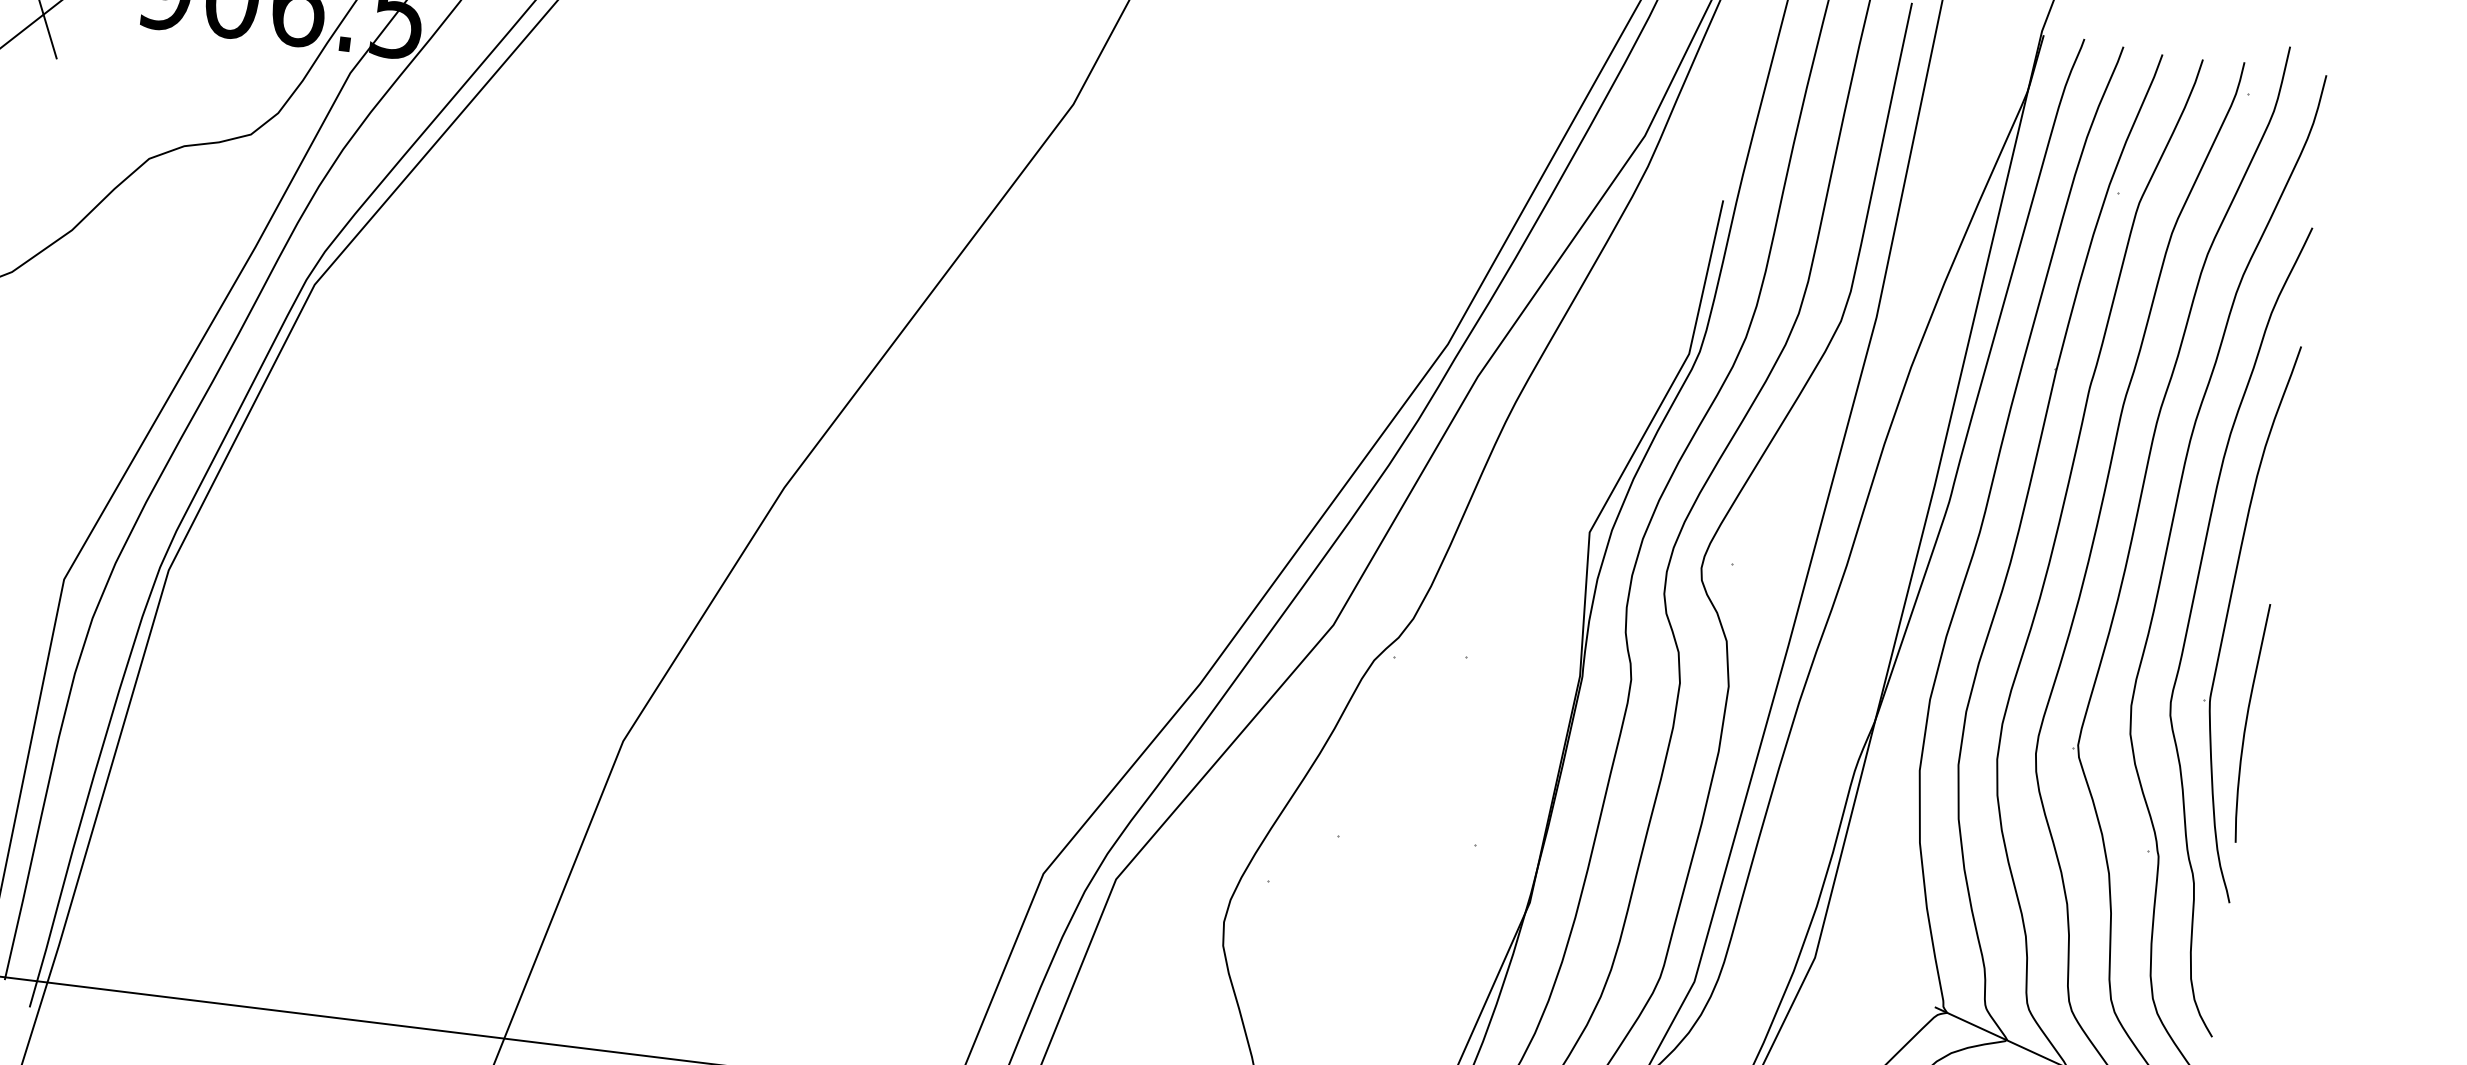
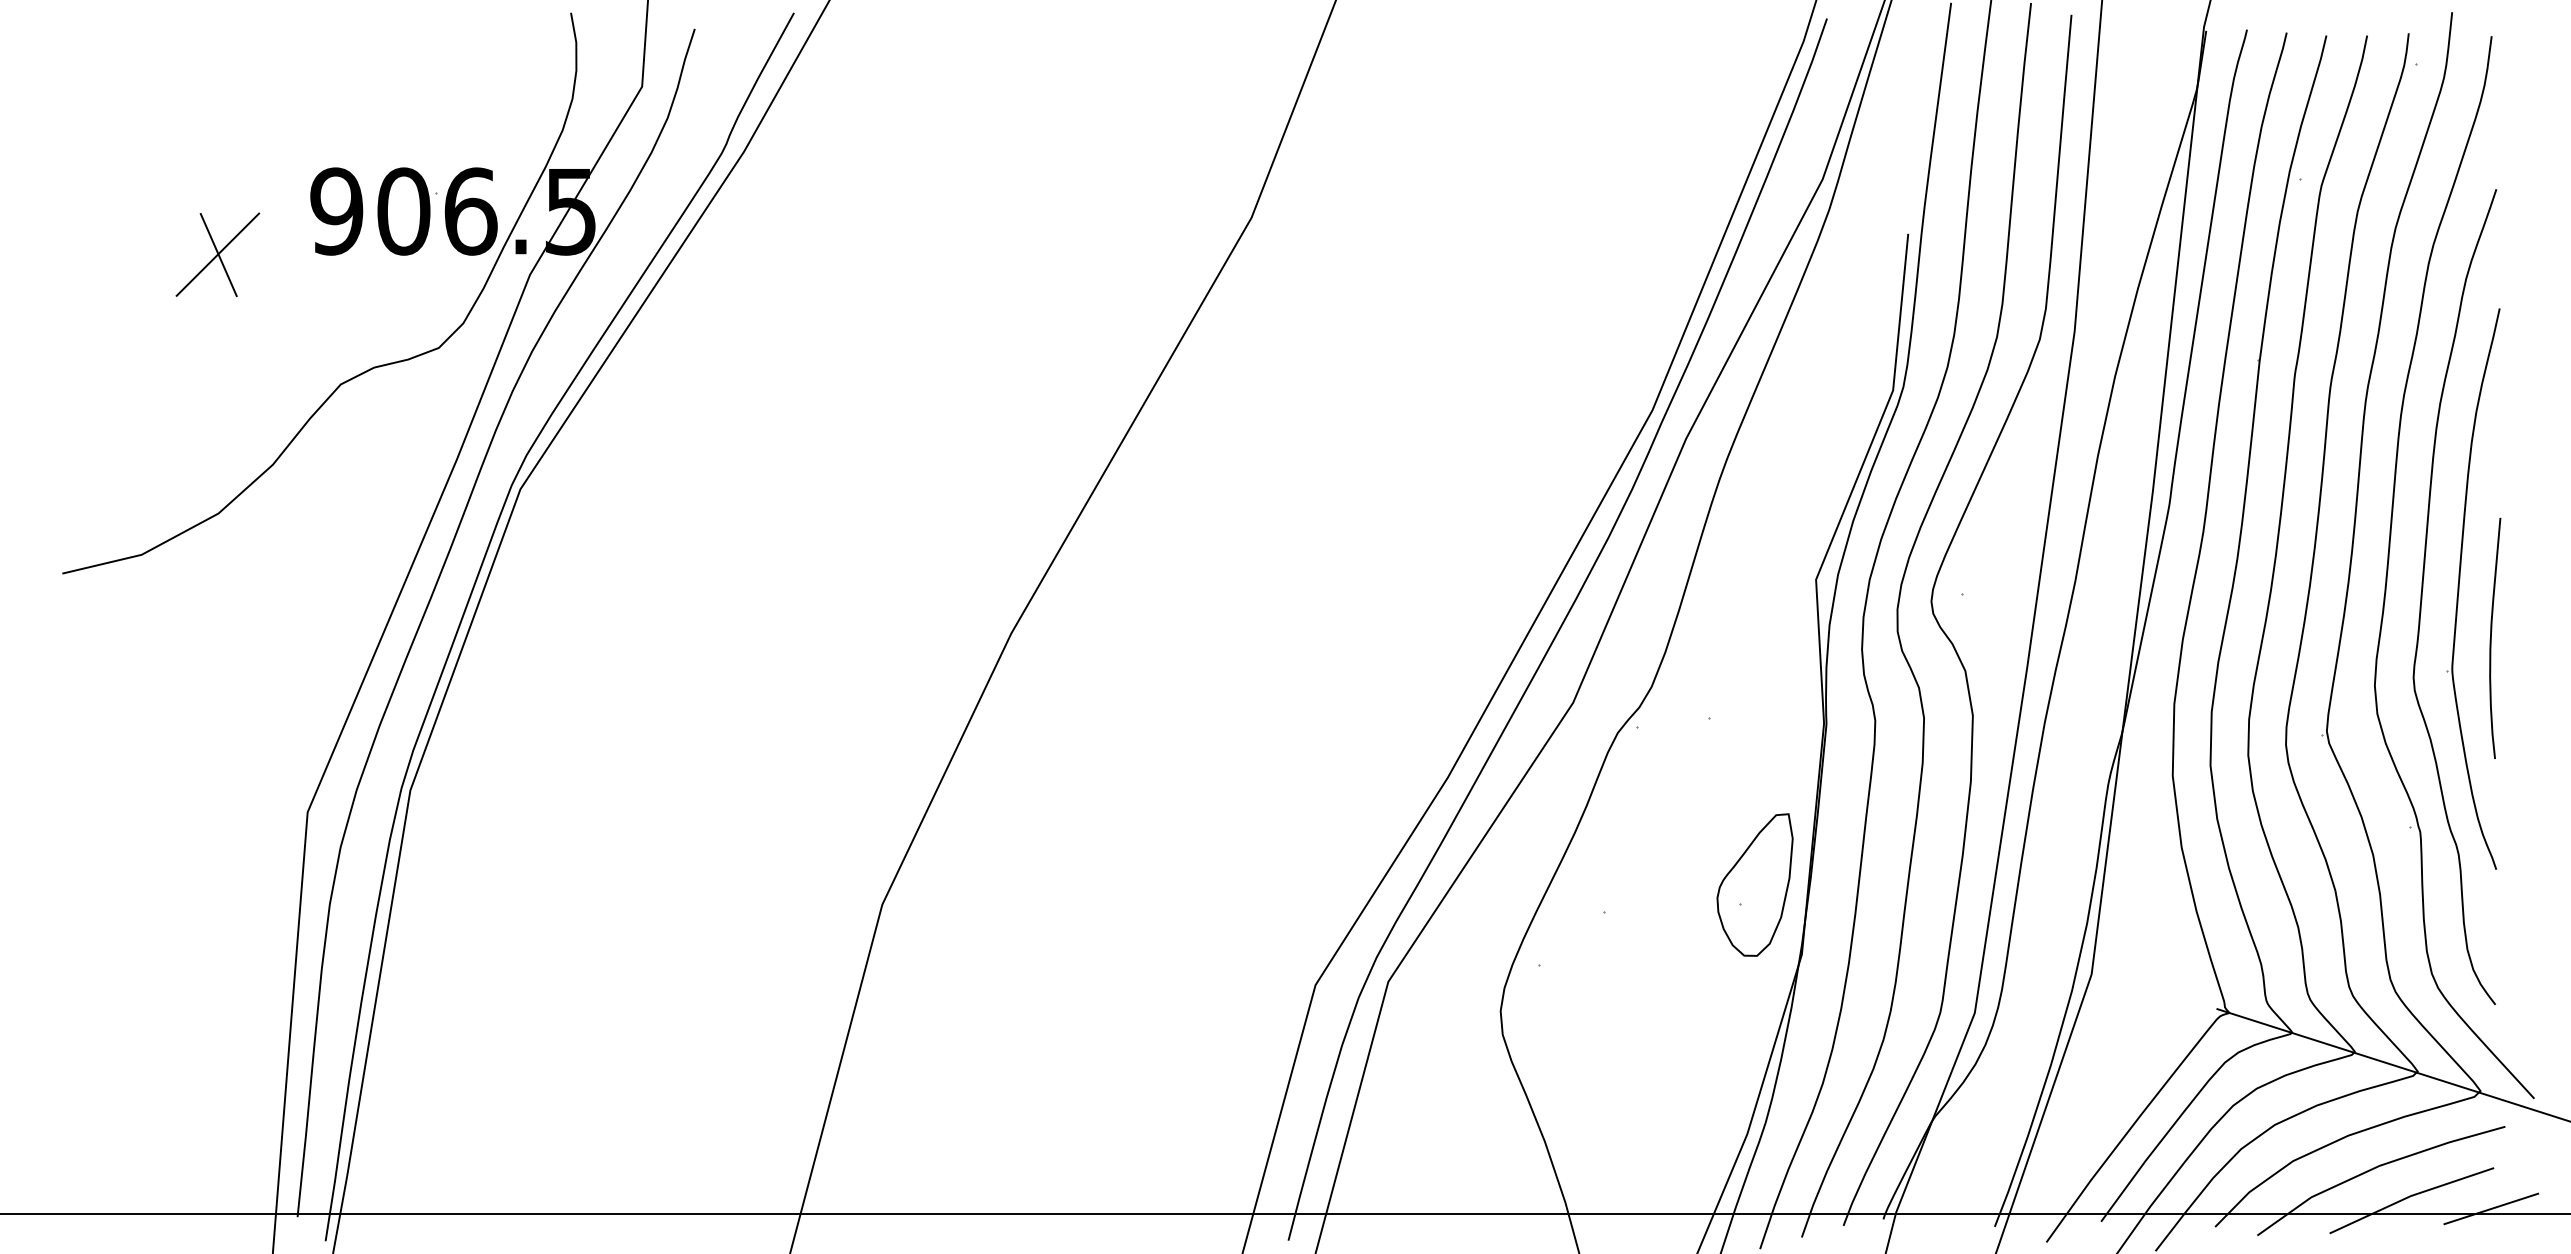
curve: (2246, 721) -> (2491, 637), moved
part: (1491, 827) -> (1754, 884), added

